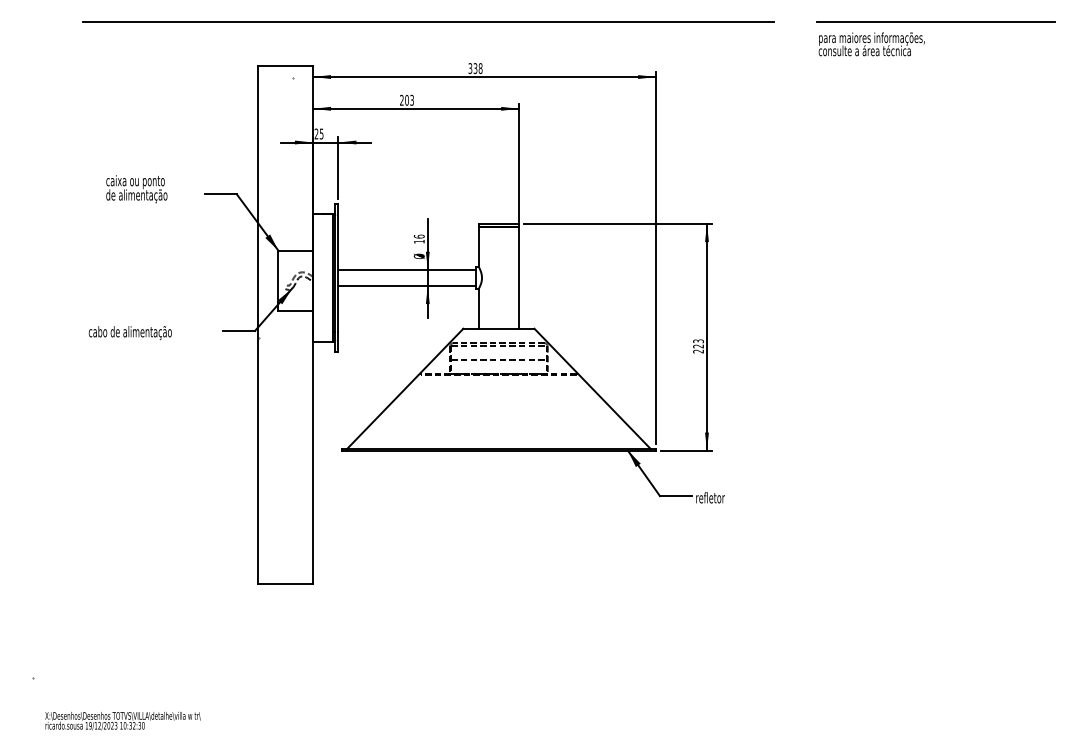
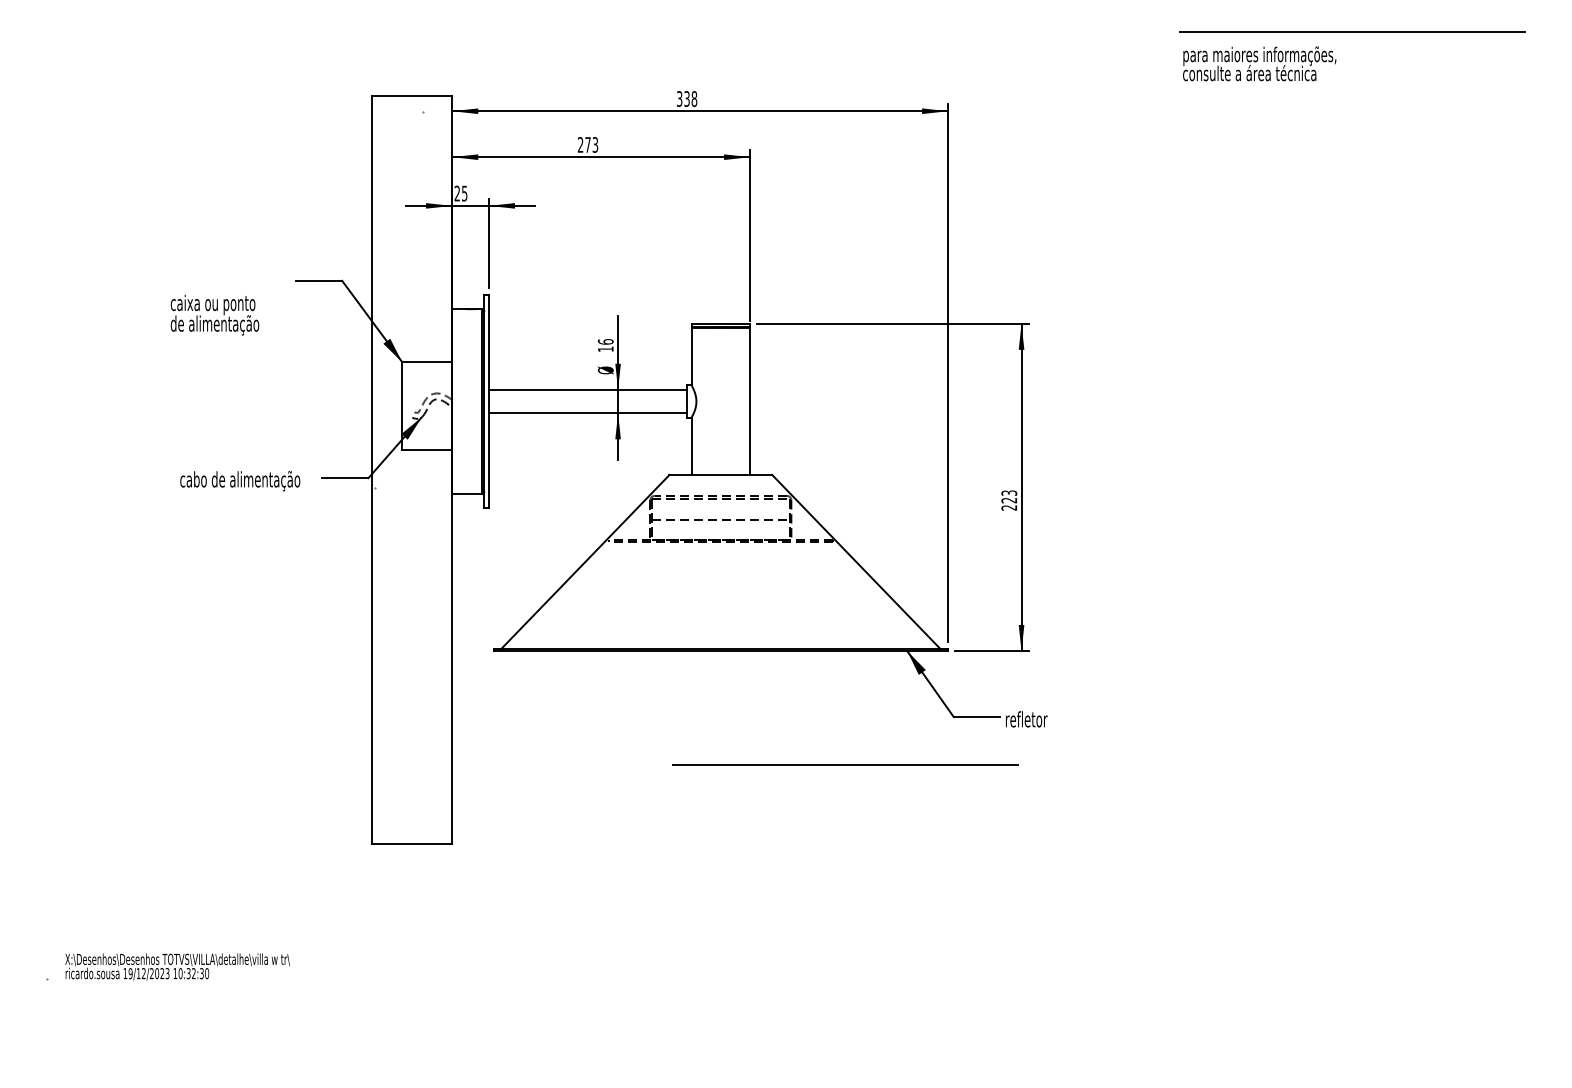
line: (428, 22) -> (619, 32), removed
text: (406, 100) -> (587, 145), 203 -> 273
text: (136, 189) -> (214, 315), moved
text: (129, 332) -> (239, 480), moved
line: (584, 528) -> (844, 763), added
text: (122, 721) -> (176, 967), moved

